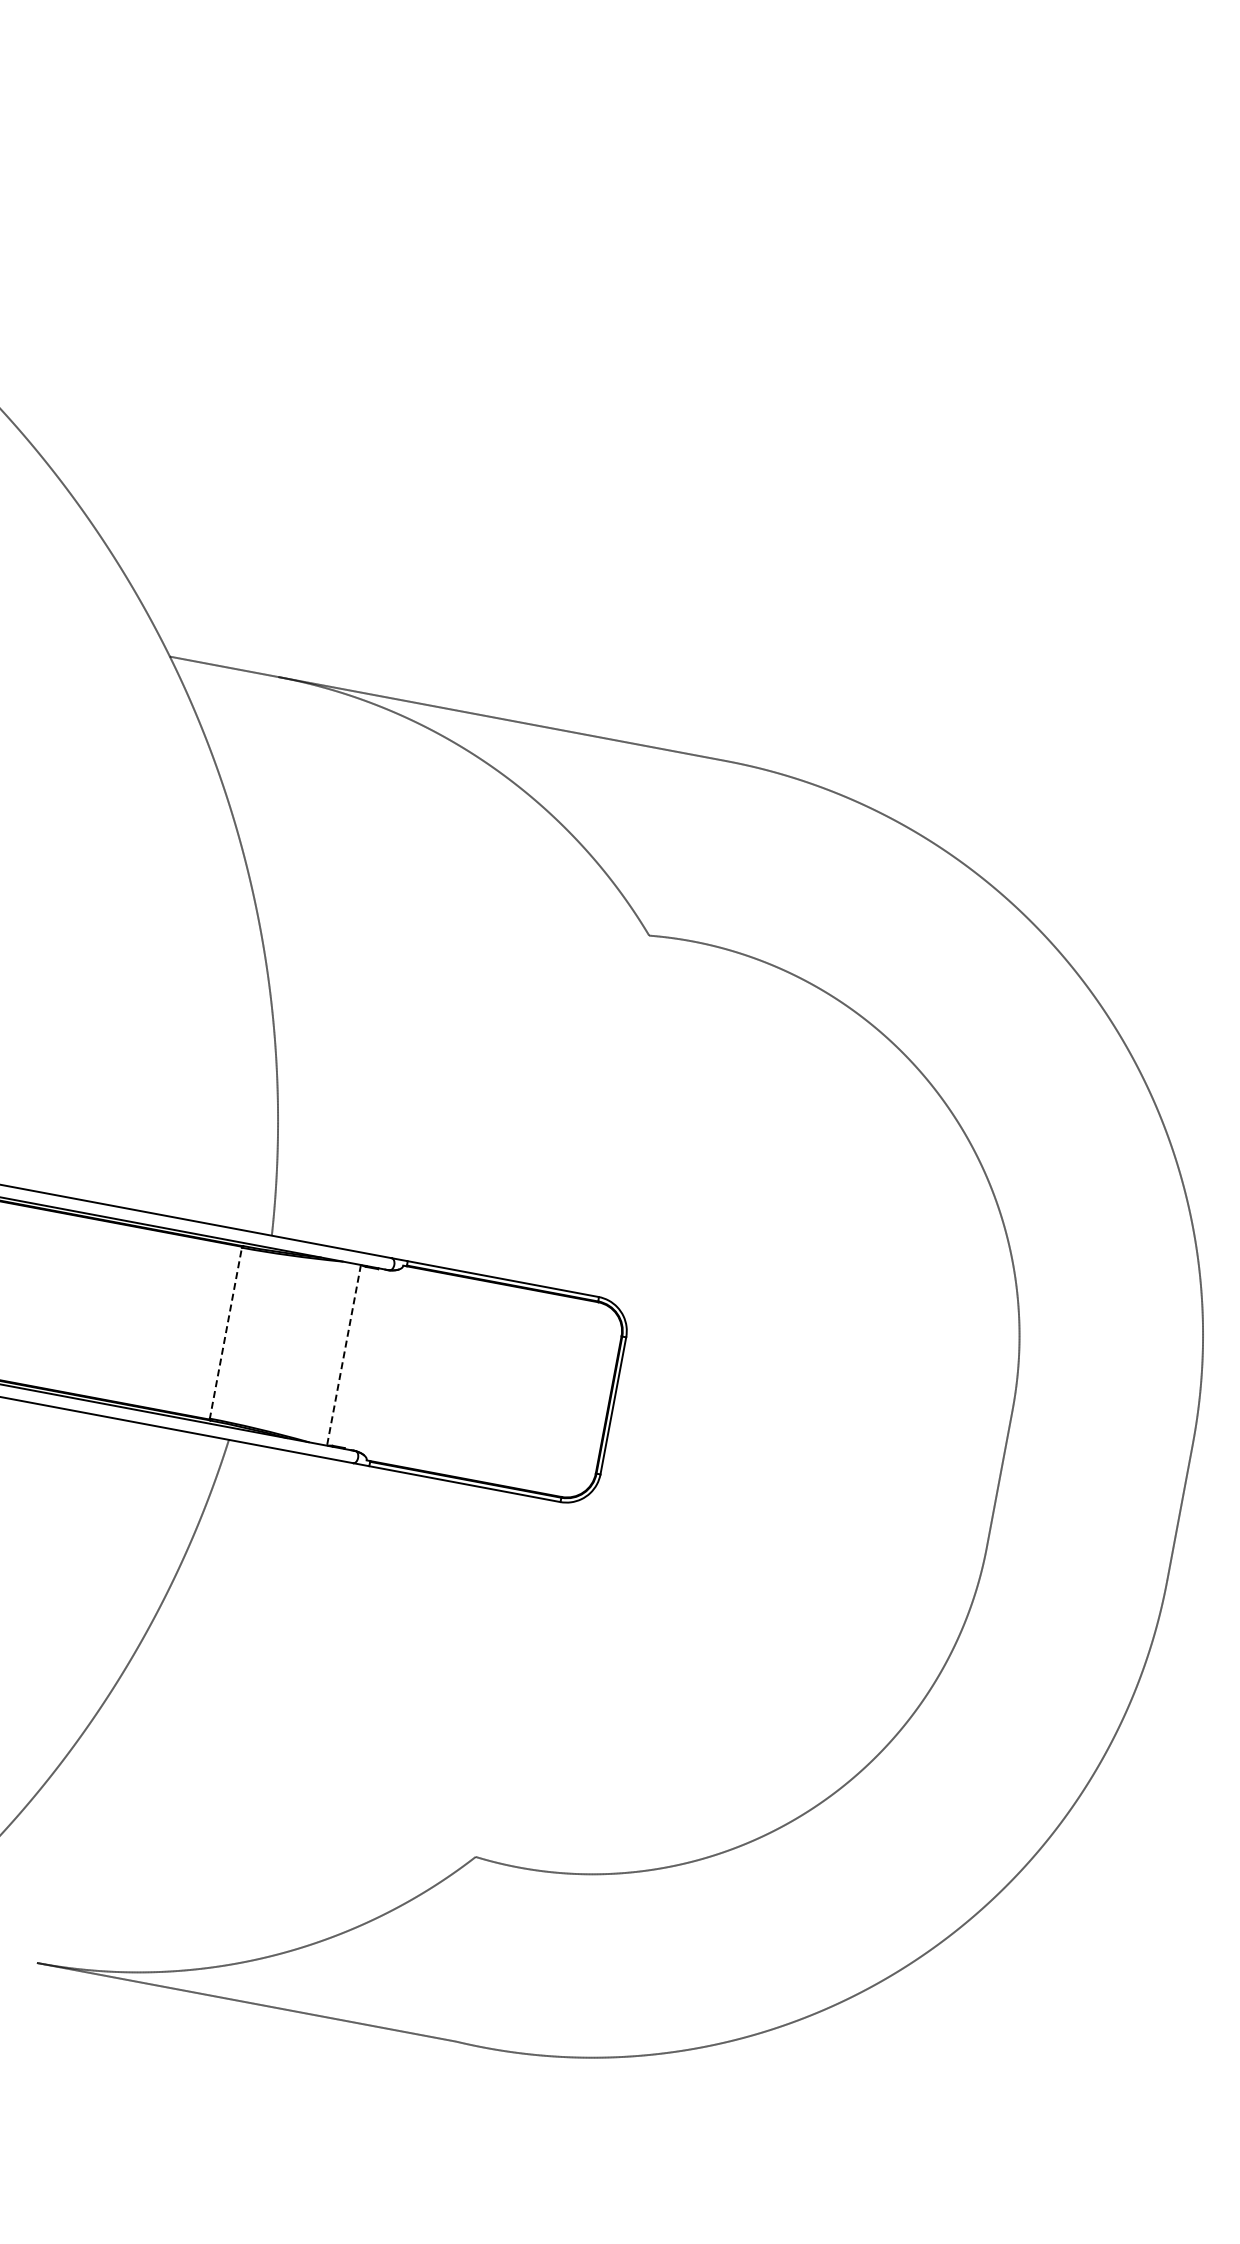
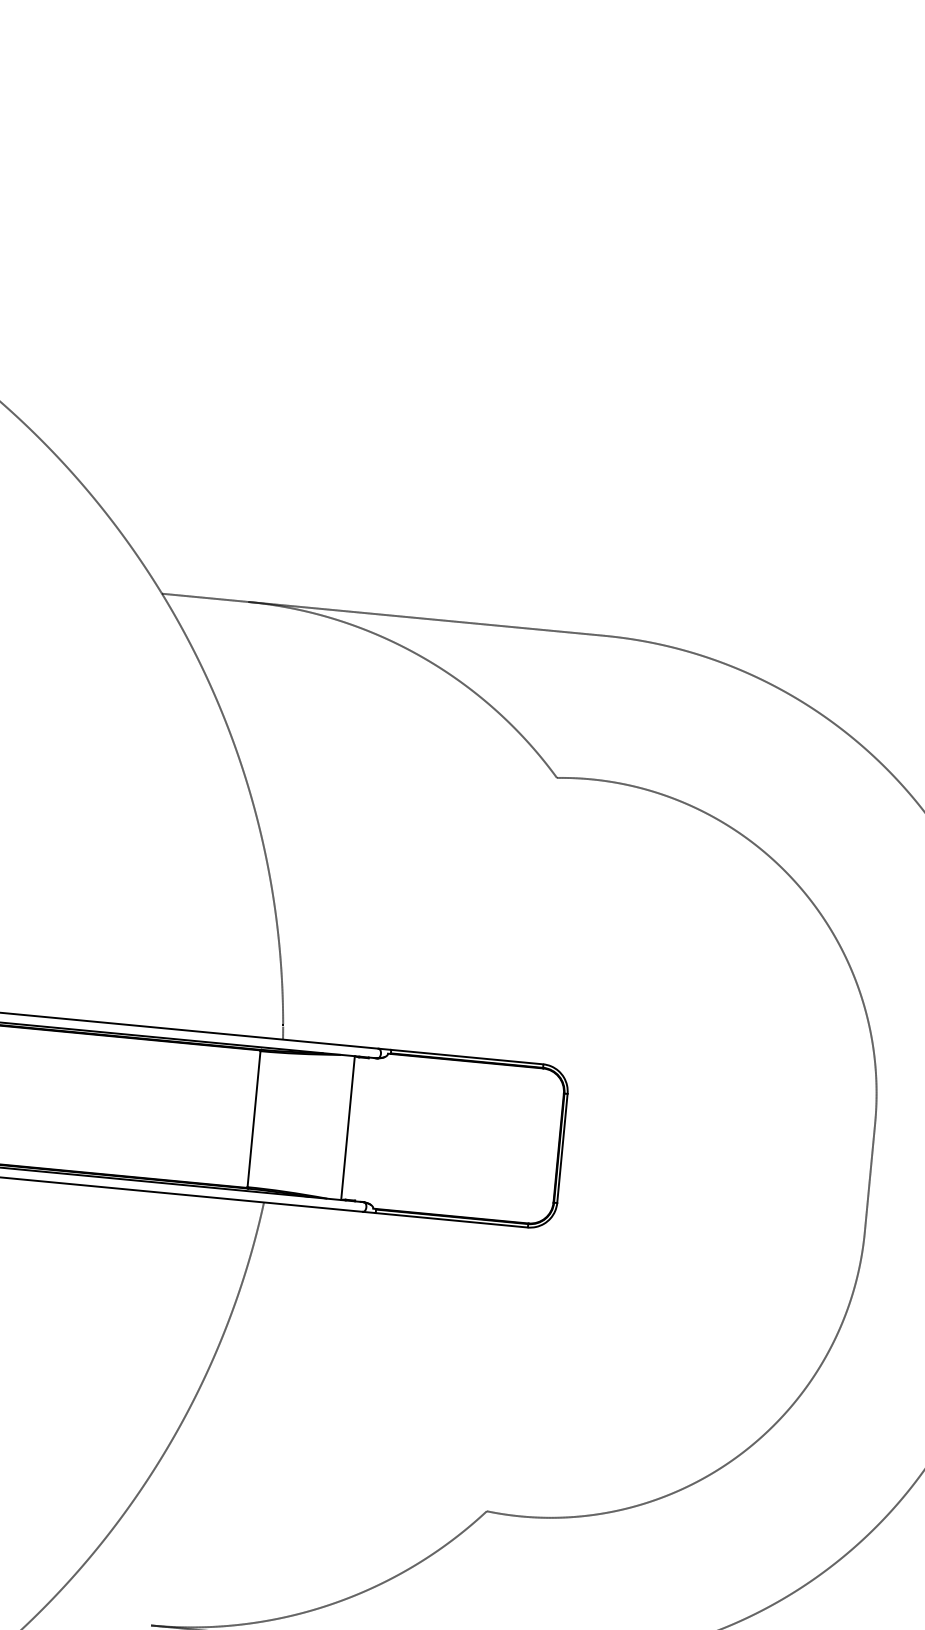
line: (225, 1333) -> (253, 1119), dashed -> solid
line: (344, 1355) -> (348, 1128), dashed -> solid

